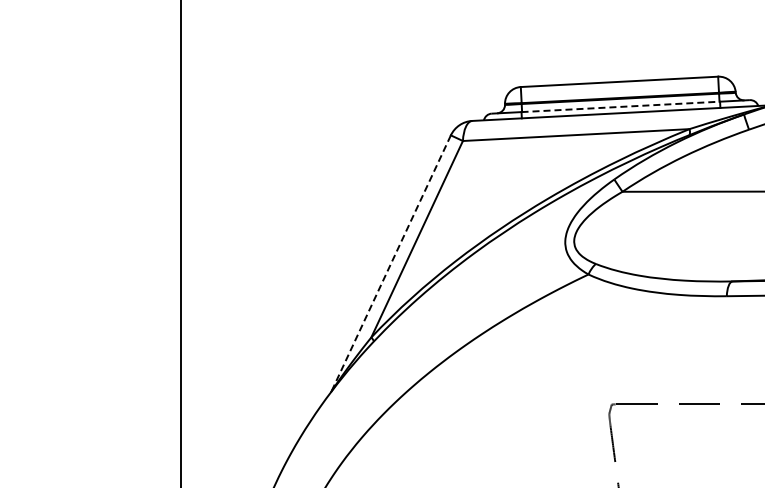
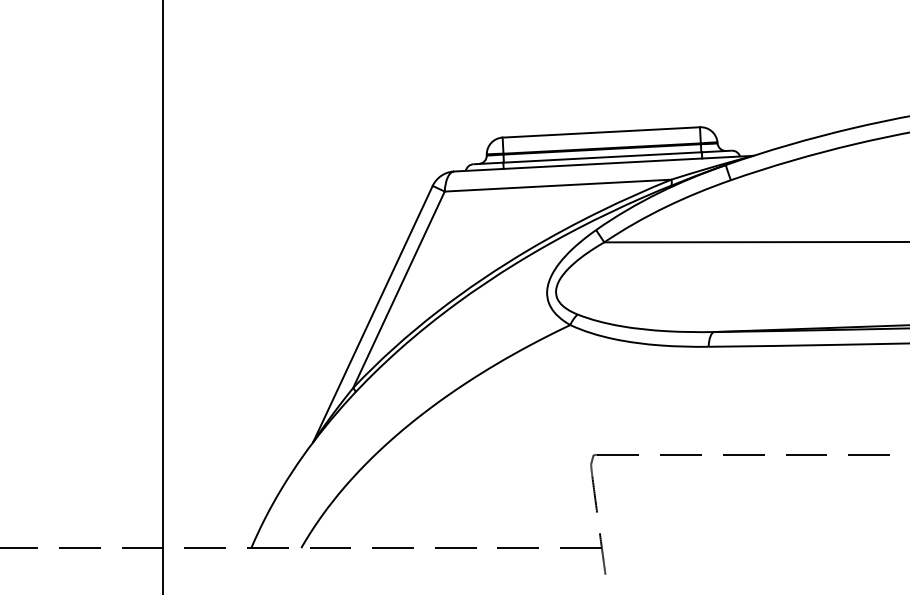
line: (621, 106) -> (603, 157), dashed -> solid
line: (391, 262) -> (373, 313), dashed -> solid

